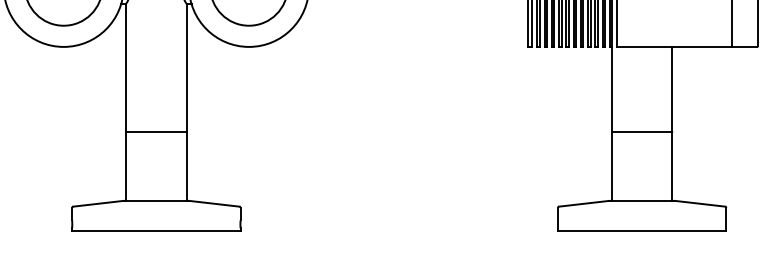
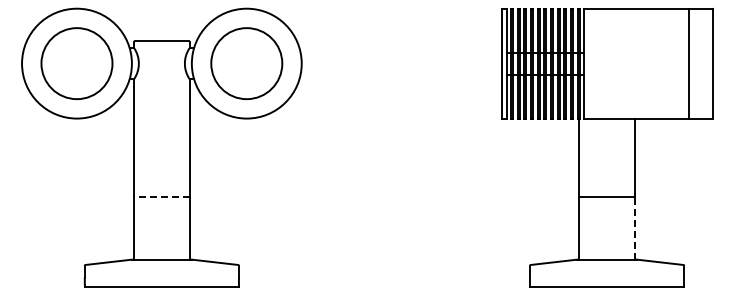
line: (155, 131) -> (161, 196), solid -> dashed
line: (672, 165) -> (634, 227), solid -> dashed

